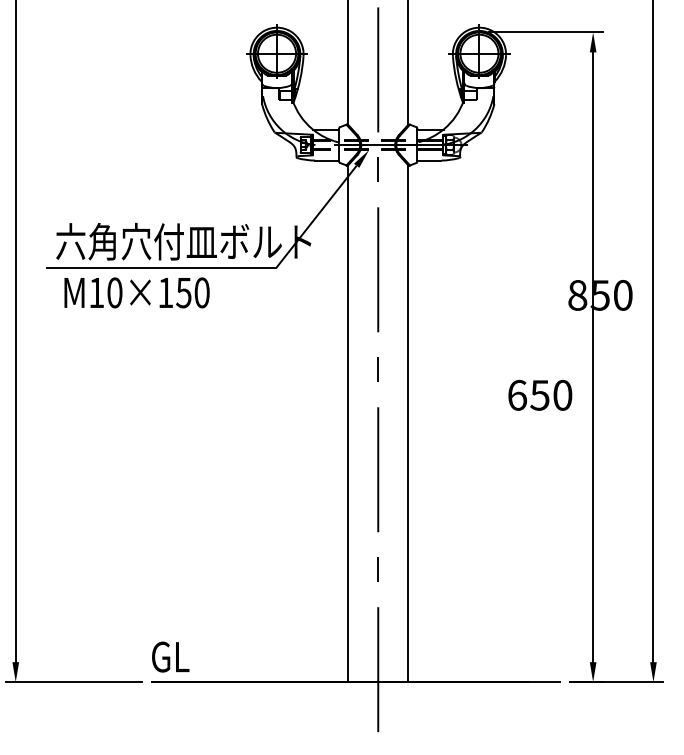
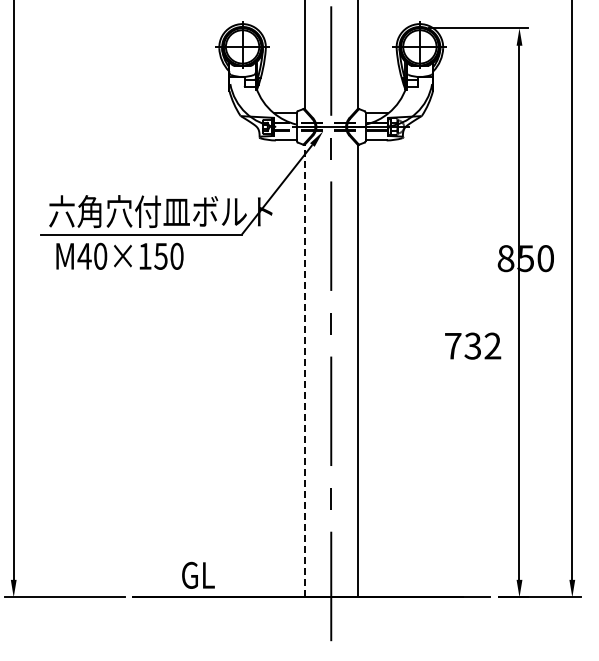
text: (96, 293) -> (84, 256), M10×150 -> M40×150
text: (540, 394) -> (473, 345), 650 -> 732
line: (347, 423) -> (304, 370), solid -> dashed
text: (170, 656) -> (198, 574), moved

